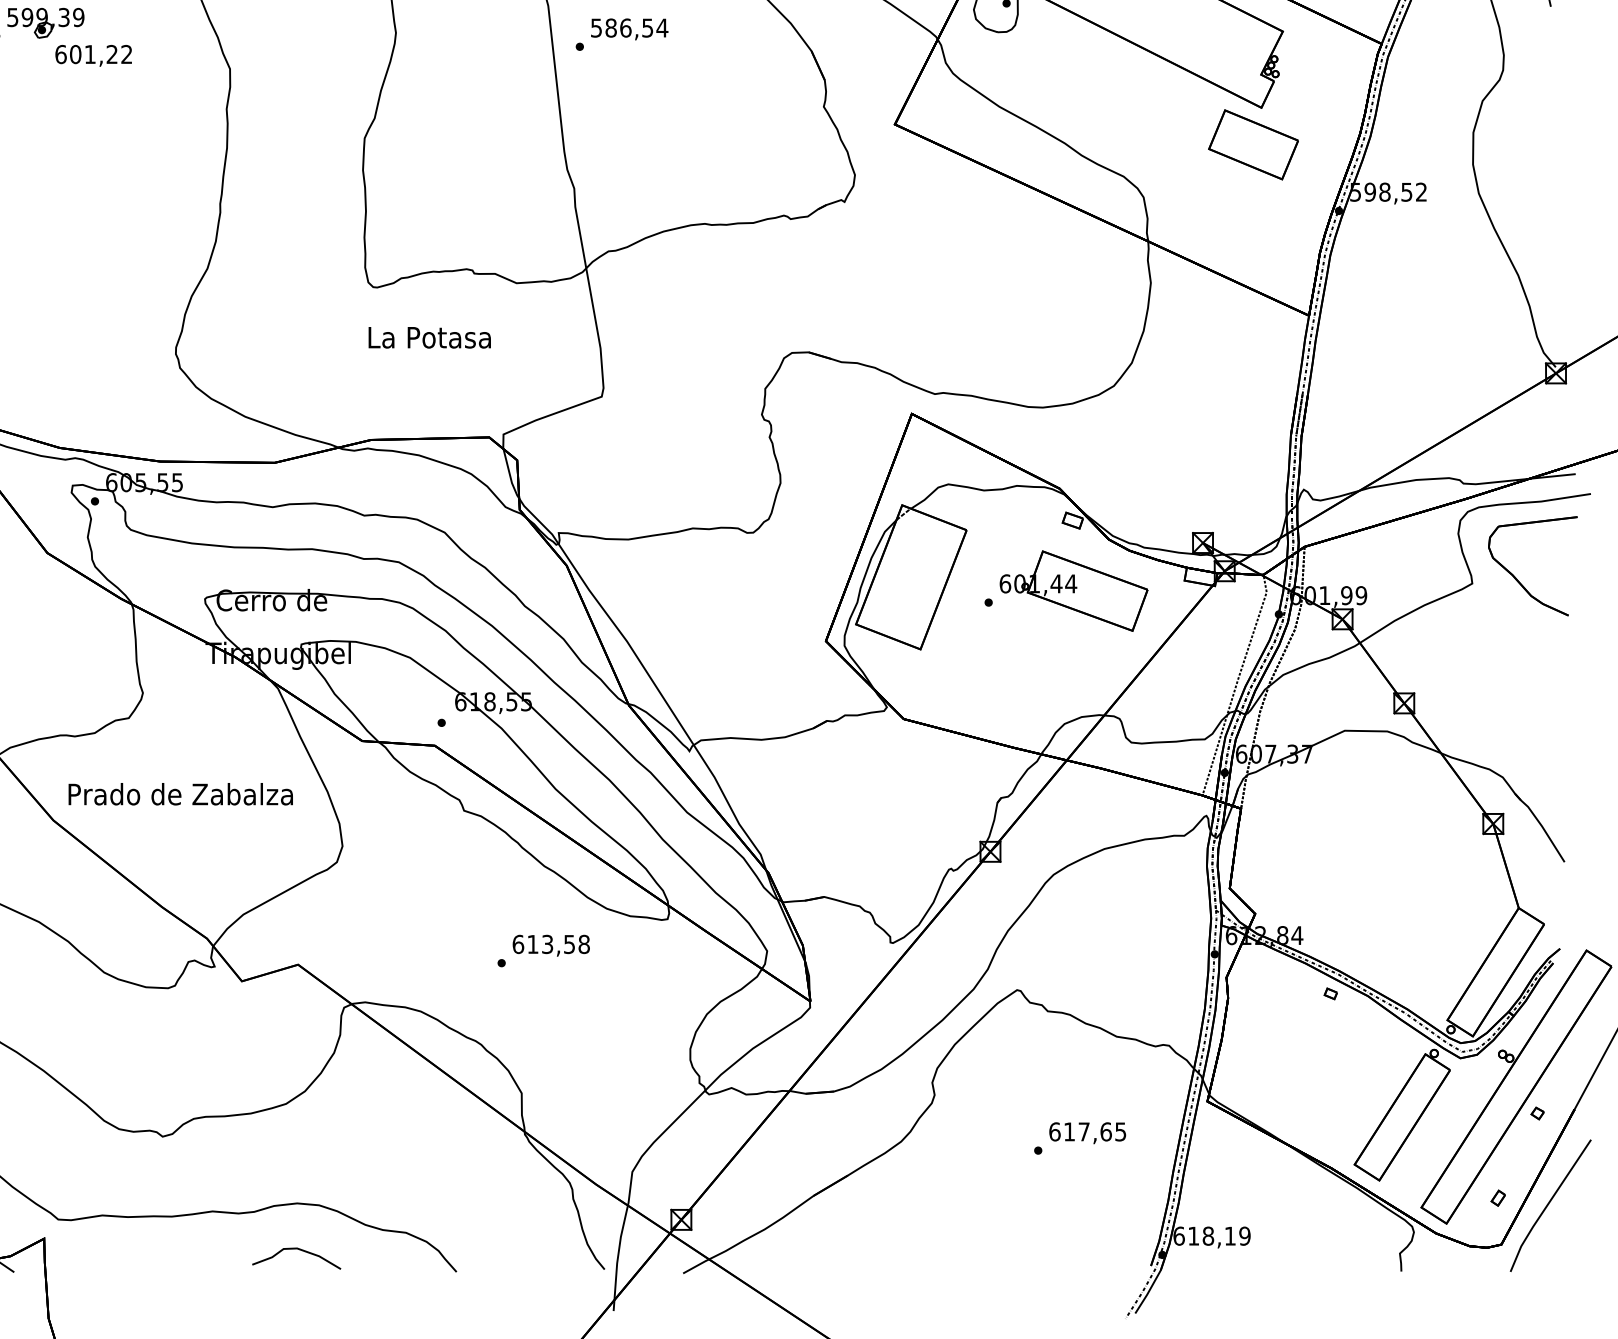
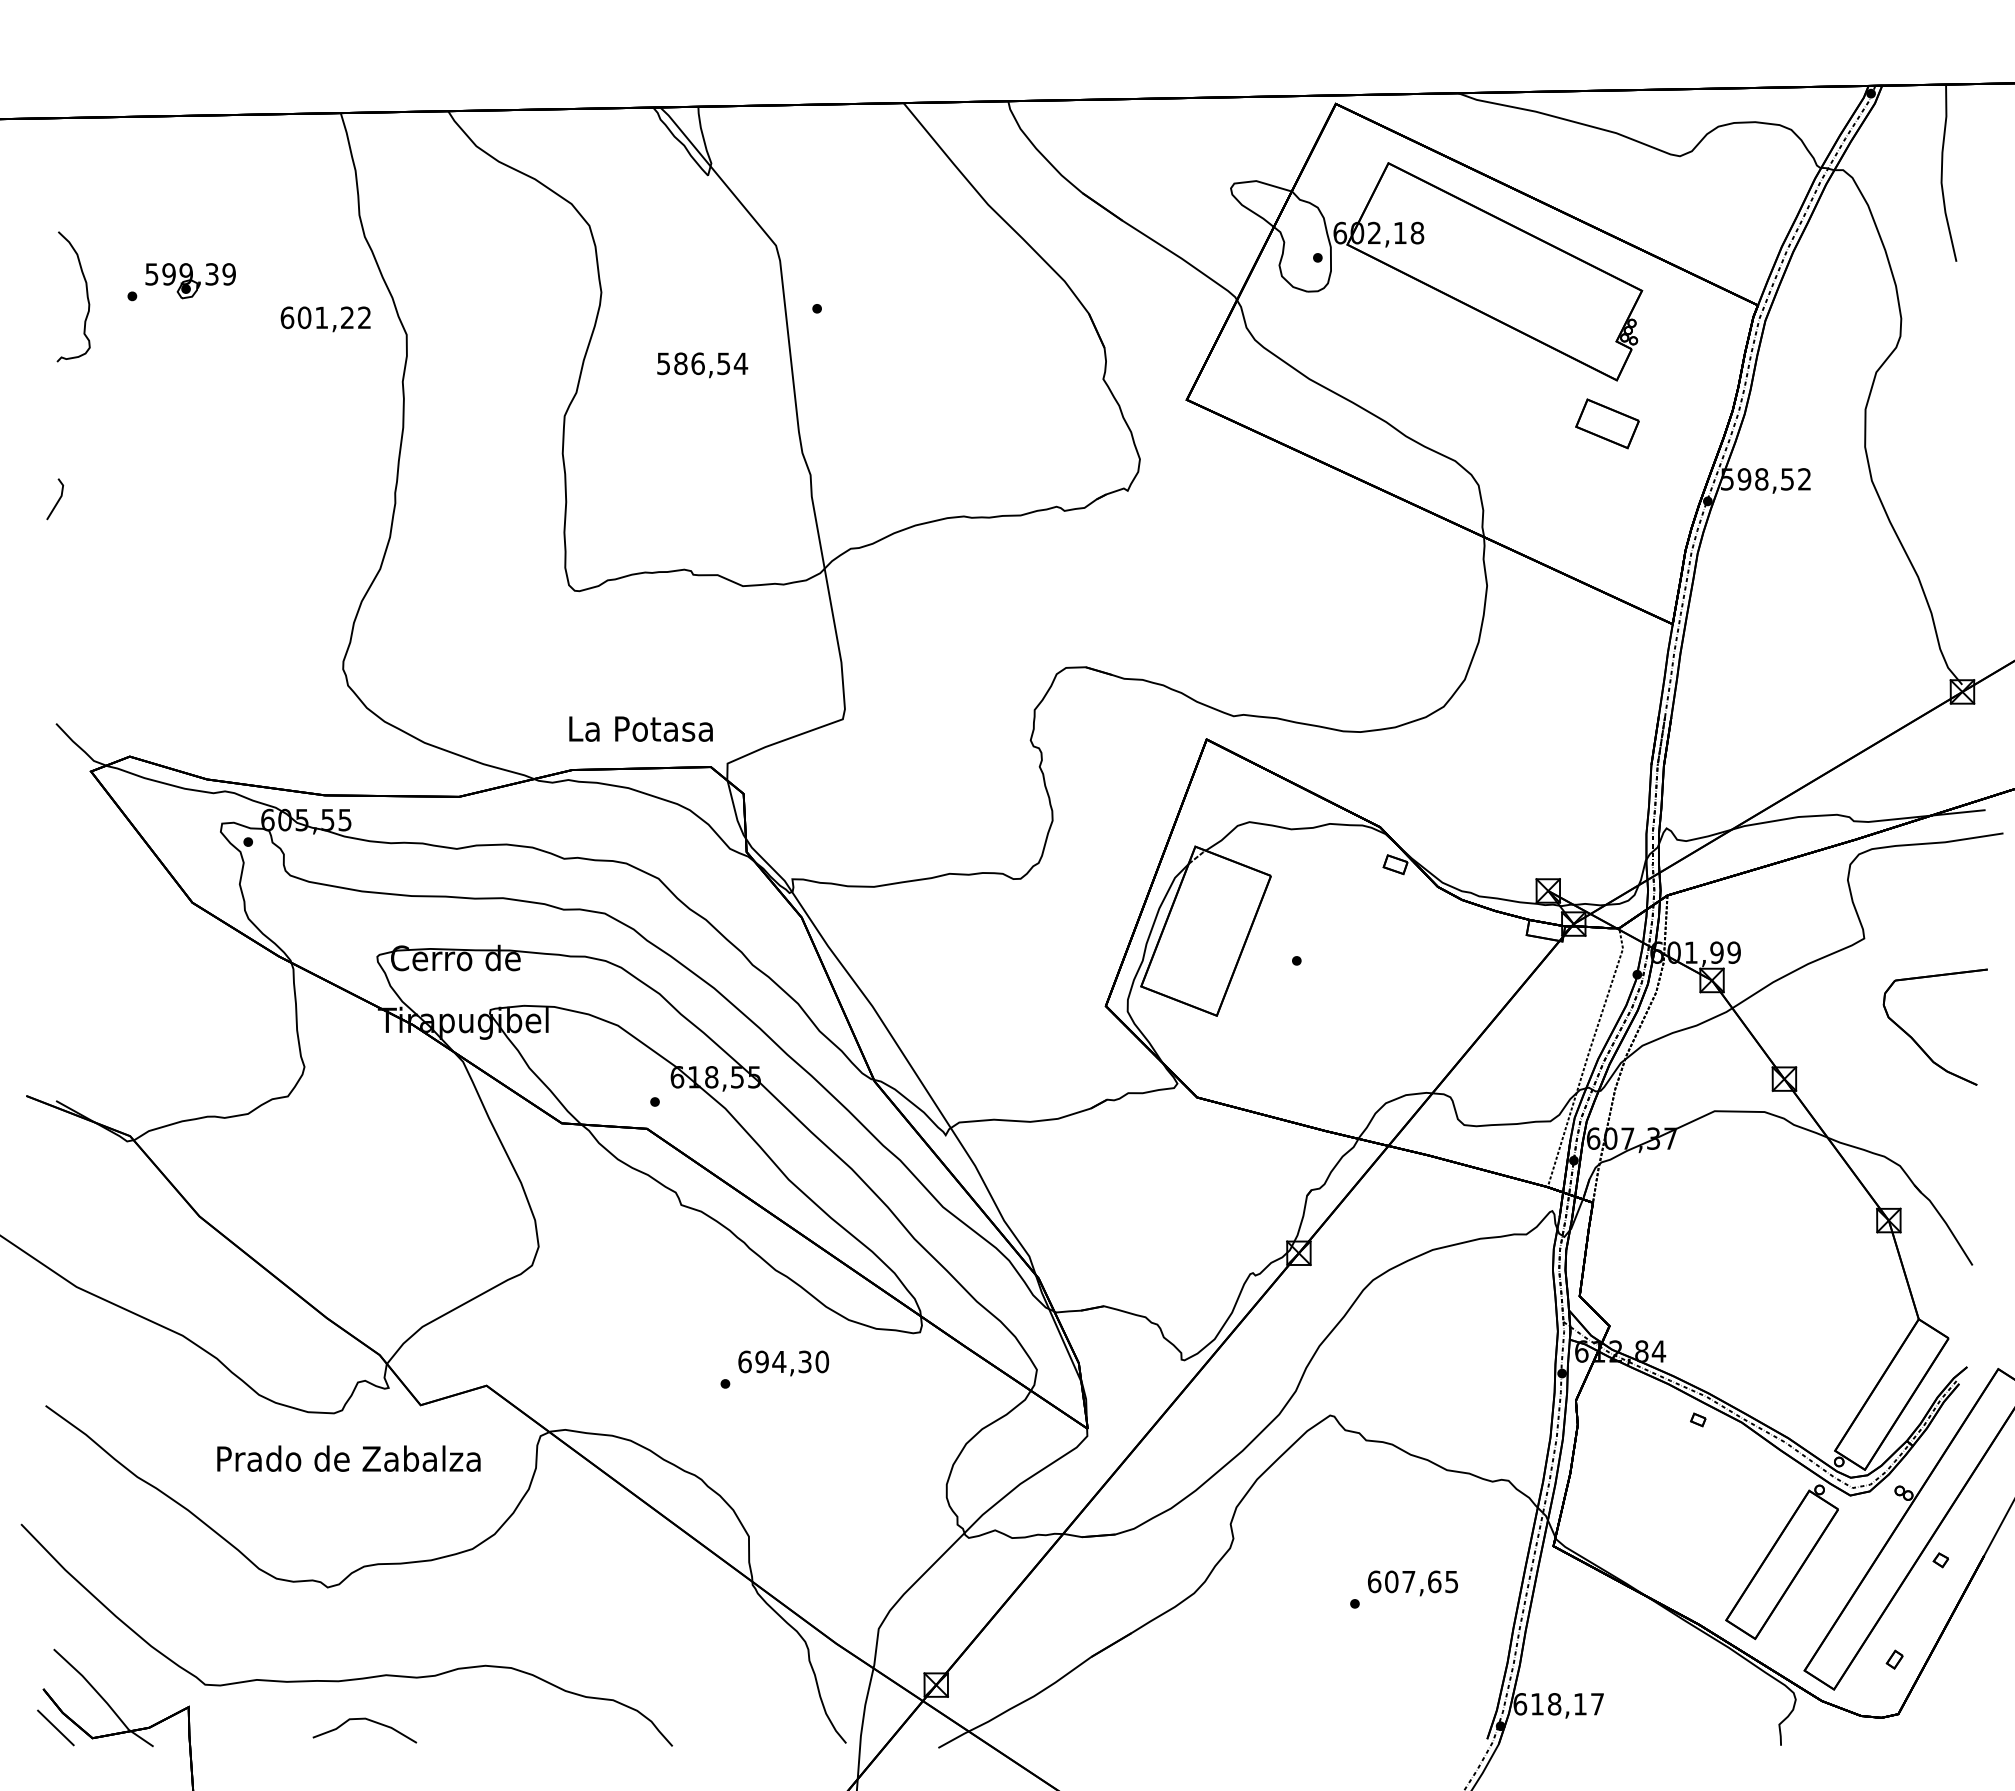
text: (629, 29) -> (702, 365), moved
text: (93, 55) -> (325, 319), moved
part: (1253, 144) -> (1607, 423), size x0.6
text: (429, 337) -> (640, 728), moved
part: (1517, 579) -> (1917, 1042), moved
part: (1073, 591) -> (1396, 947), removed
text: (180, 794) -> (348, 1458), moved
text: (558, 944) -> (792, 1361), 613,58 -> 694,30
text: (1069, 1131) -> (1391, 1581), 617,65 -> 607,65
line: (1549, 1204) -> (1954, 1666), removed
text: (1244, 1236) -> (1597, 1704), 618,19 -> 618,17
curve: (298, 1250) -> (367, 1720), moved

